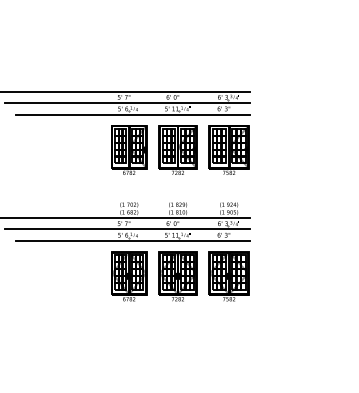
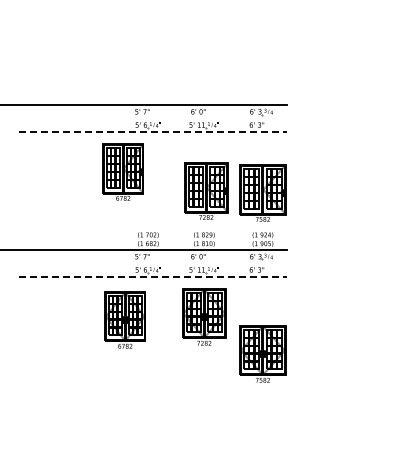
line: (126, 103) -> (145, 118), removed
line: (132, 114) -> (152, 131), solid -> dashed
part: (128, 149) -> (122, 171), moved
part: (178, 149) -> (206, 190), moved
part: (228, 149) -> (262, 192), moved
line: (126, 229) -> (145, 263), removed
line: (132, 240) -> (152, 276), solid -> dashed
part: (128, 275) -> (124, 319), moved
part: (228, 275) -> (262, 353), moved

